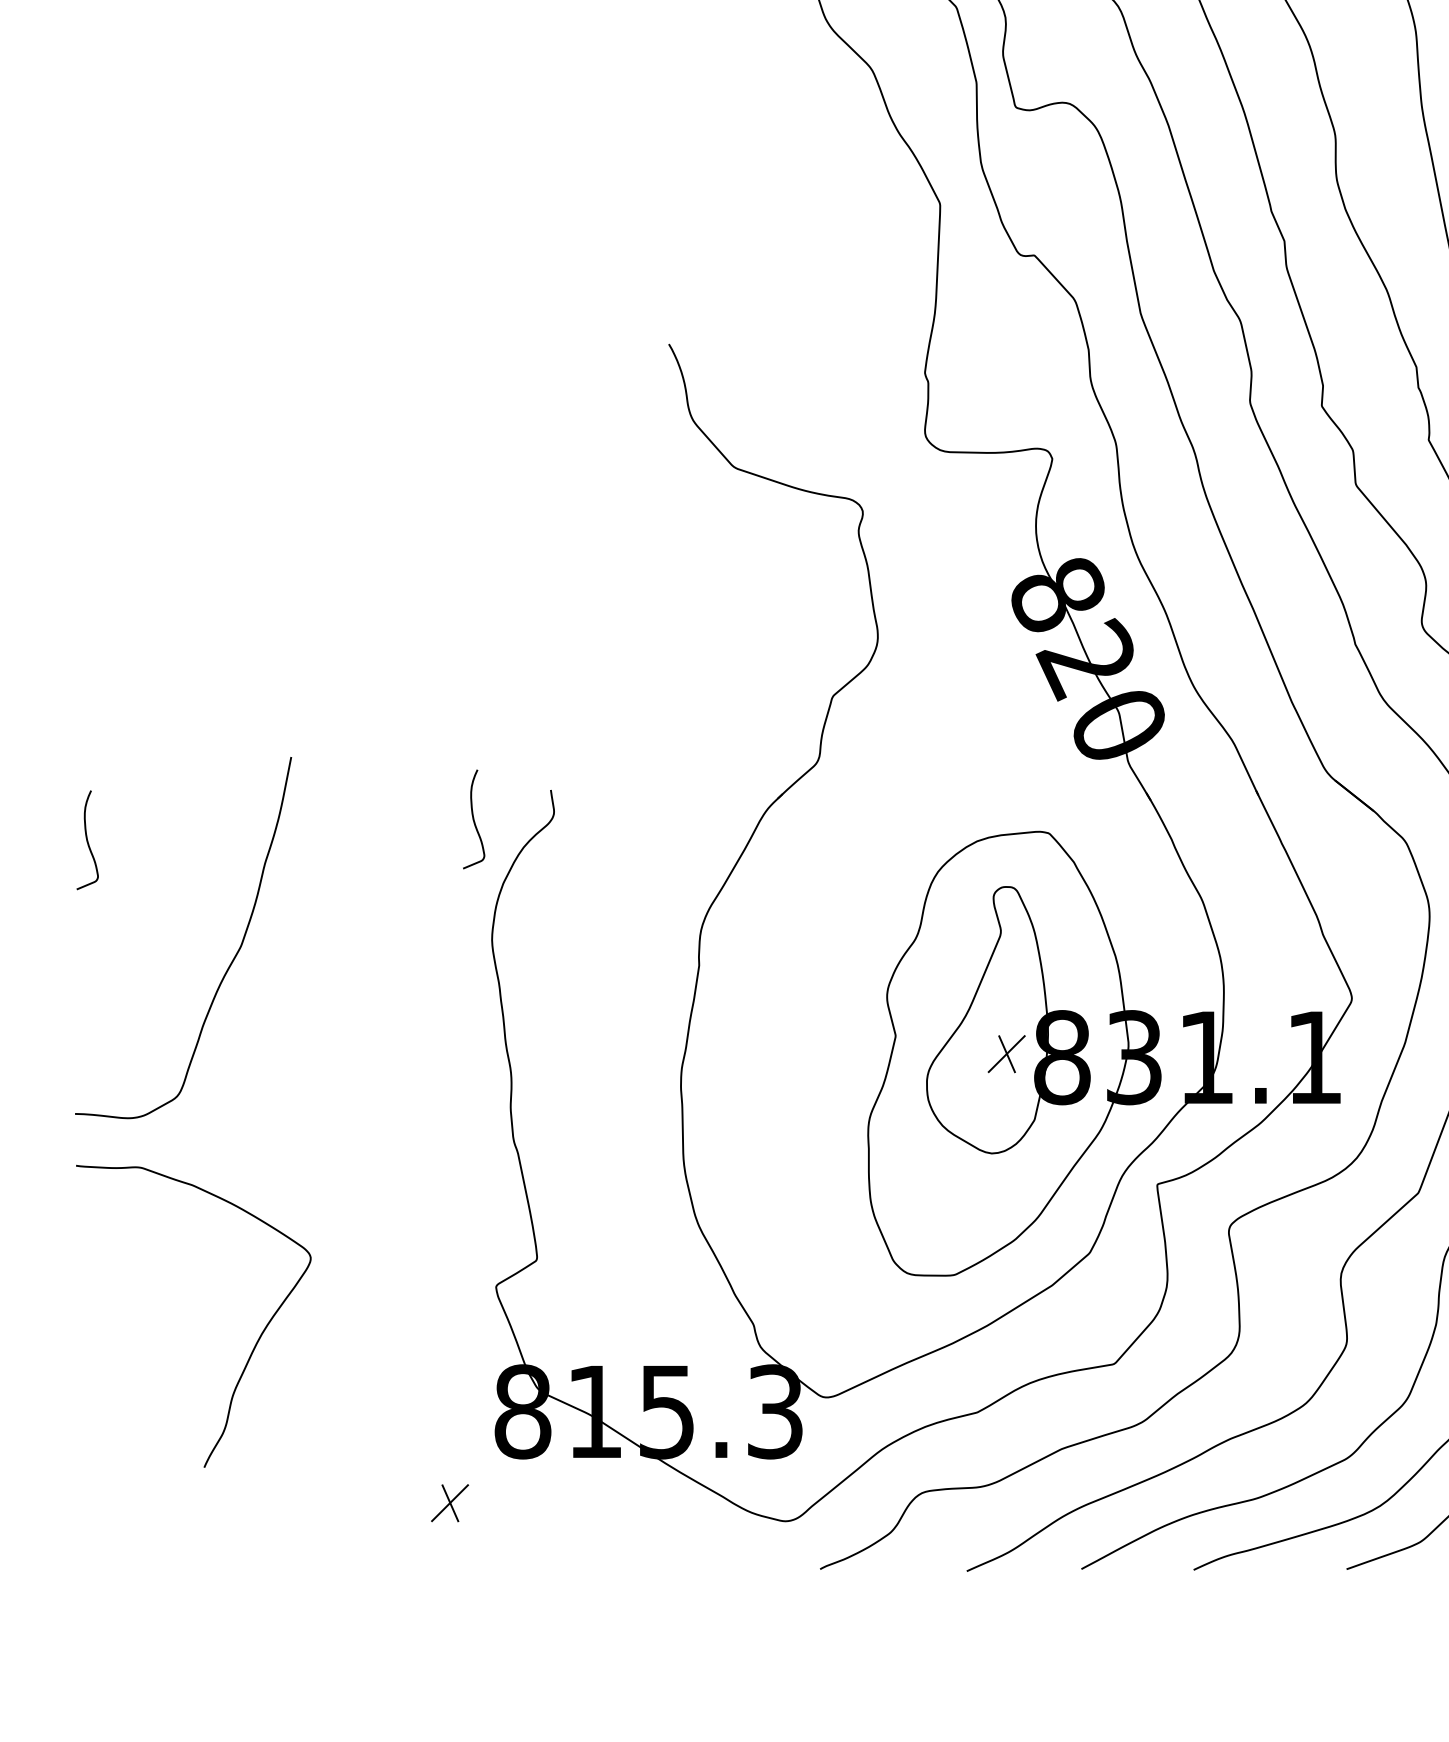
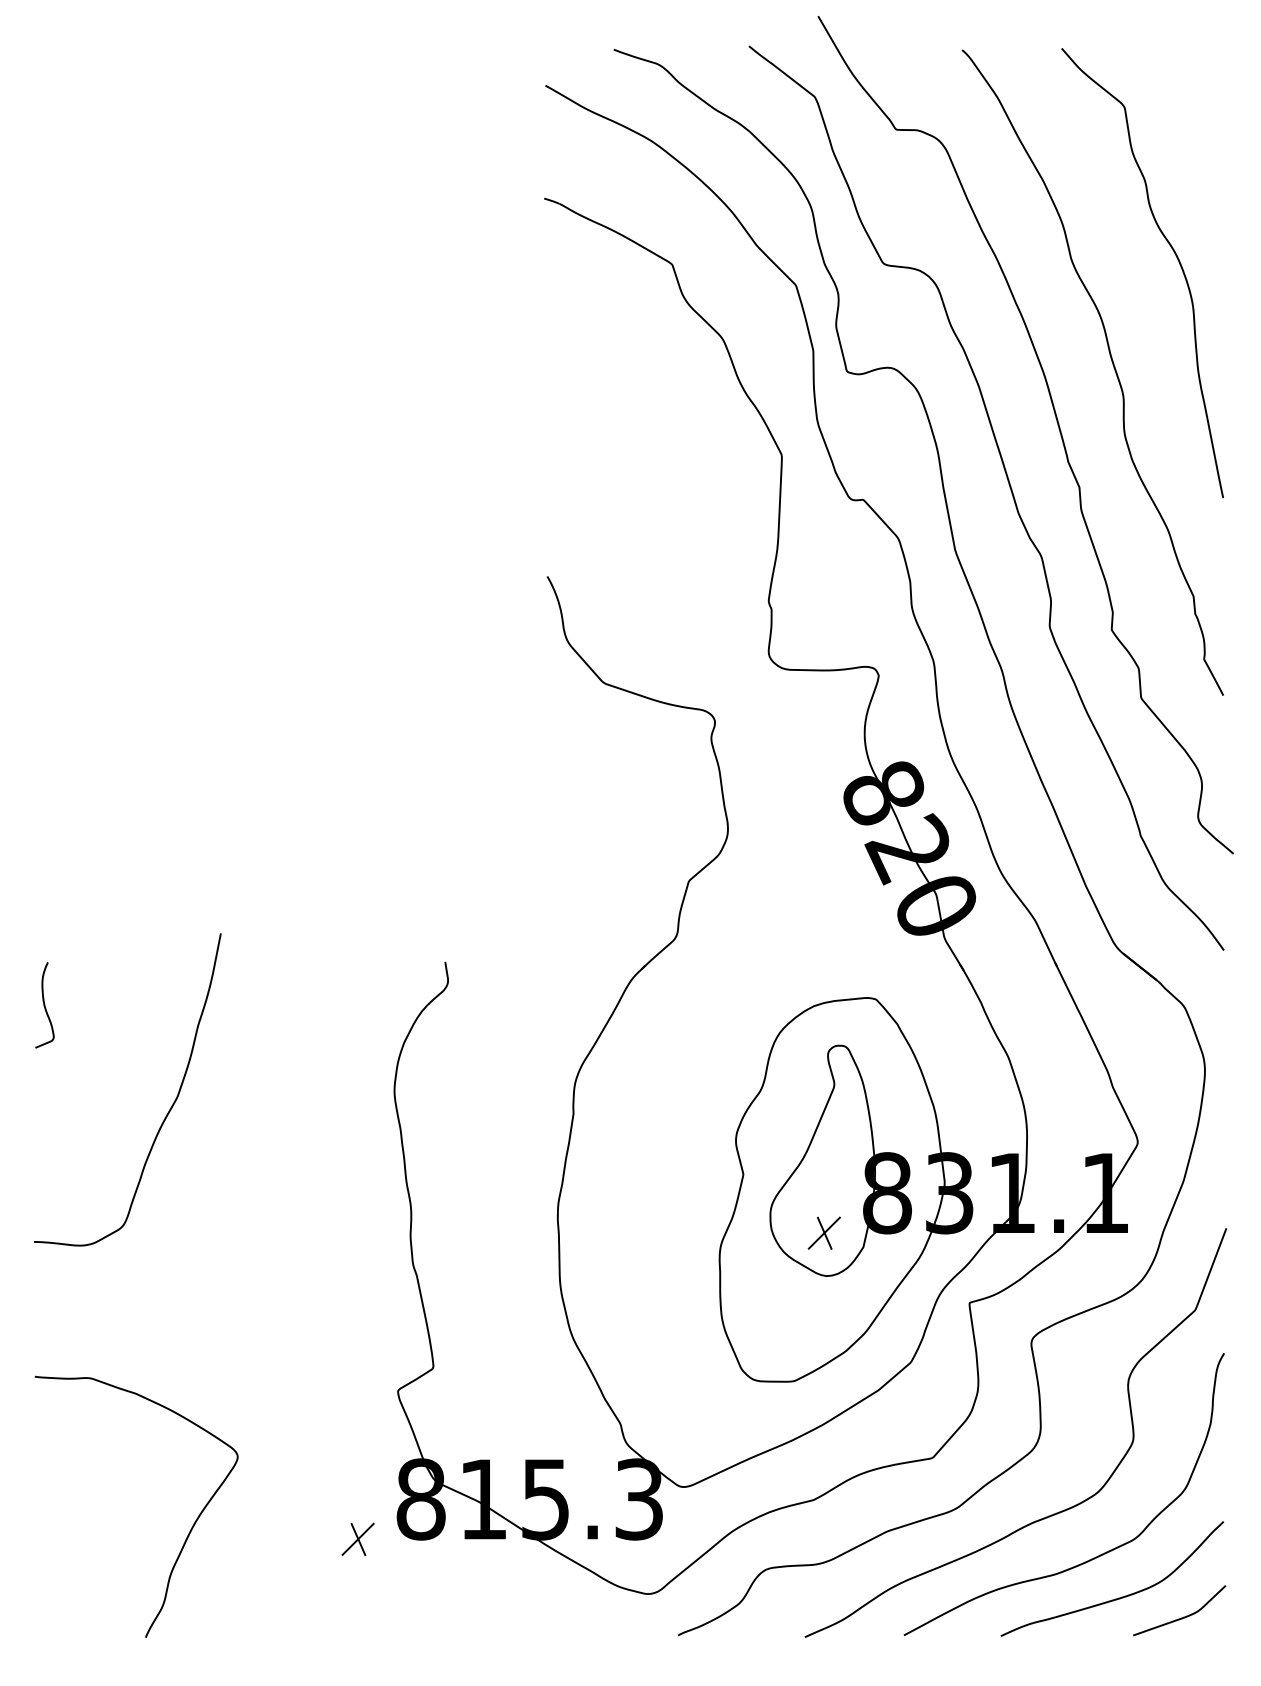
curve: (473, 819) -> (378, 987), removed
part: (1005, 1053) -> (823, 1232), moved
curve: (253, 1347) -> (188, 1533), moved
part: (449, 1502) -> (357, 1538), moved

